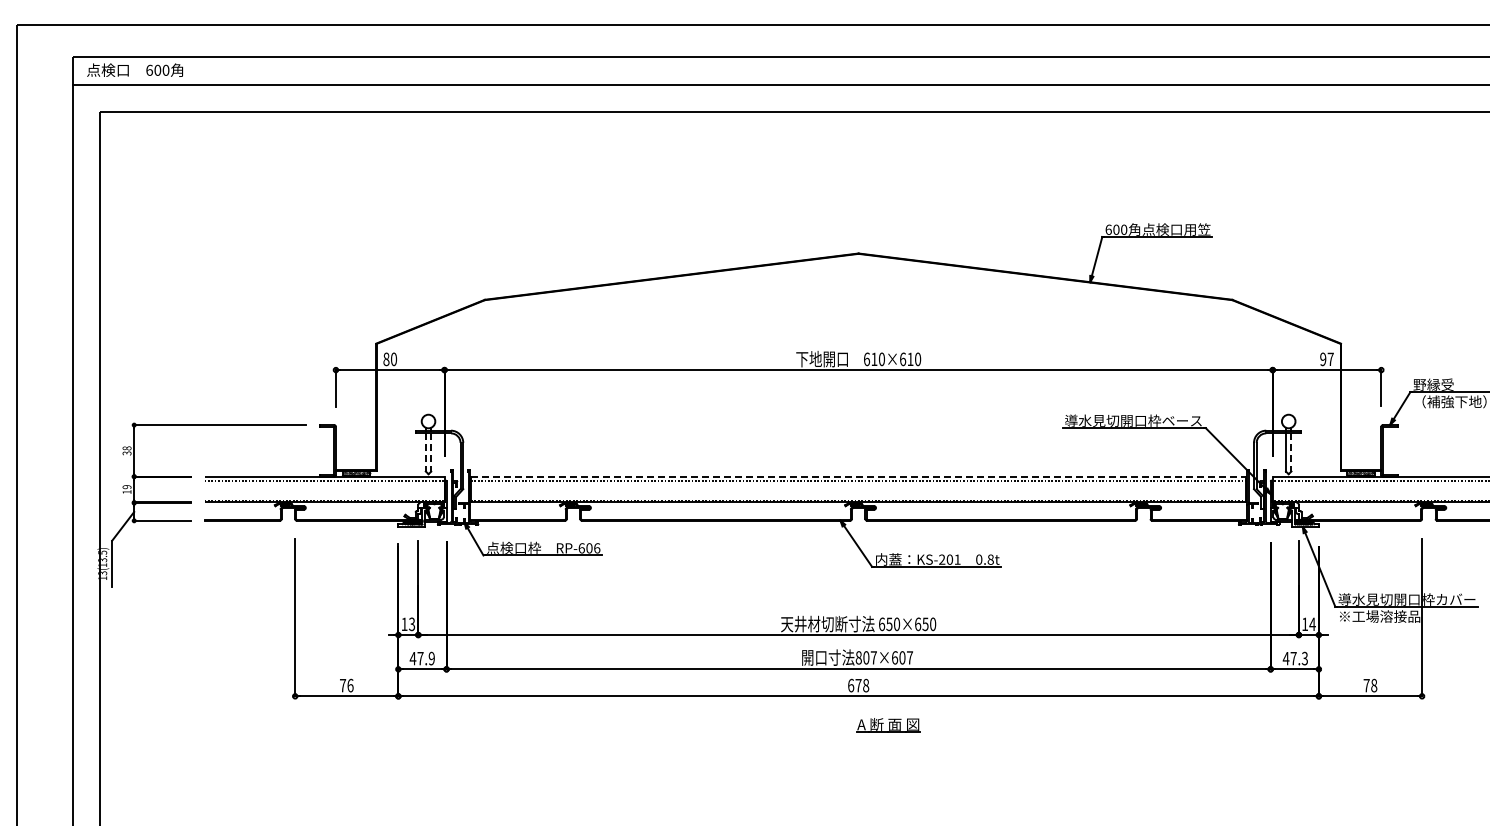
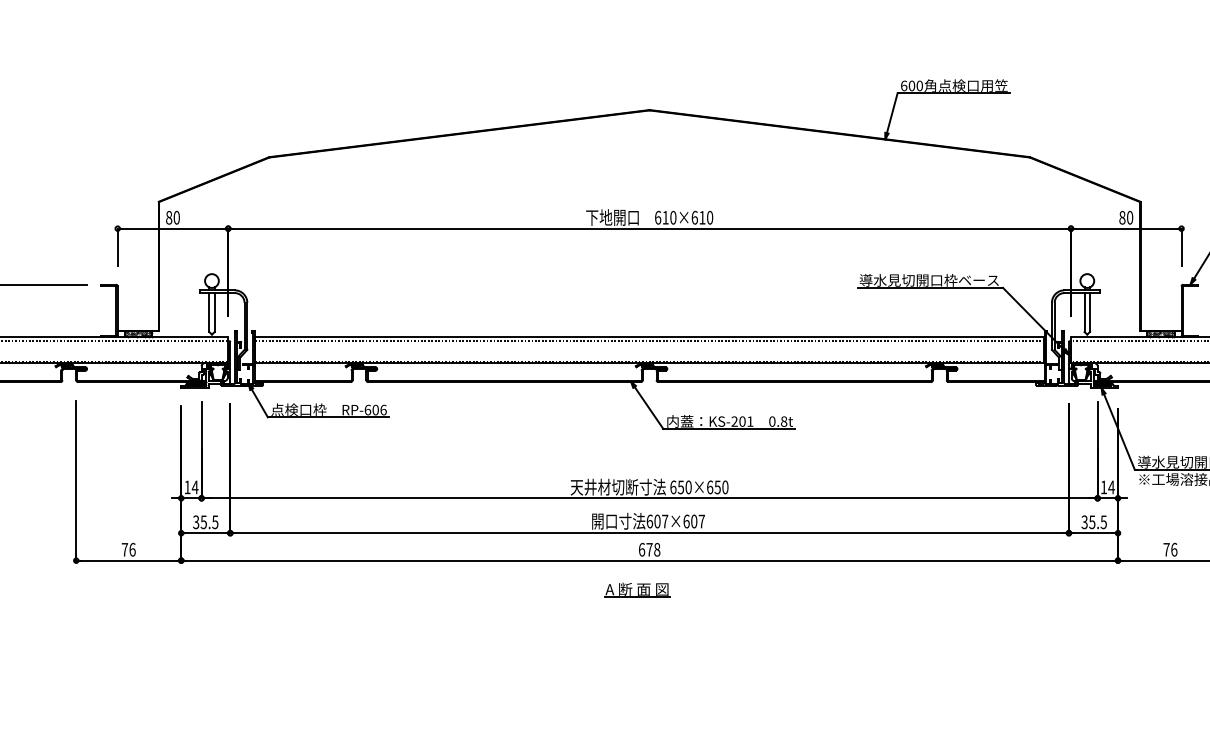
text: (1326, 359) -> (1125, 217), 97 -> 80
line: (425, 452) -> (208, 312), dashed -> solid
line: (1291, 452) -> (1090, 312), dashed -> solid
line: (431, 453) -> (214, 313), dashed -> solid
line: (858, 476) -> (649, 336), dashed -> solid
text: (411, 624) -> (194, 487), 13 -> 14
text: (858, 657) -> (649, 521), 807×607 -> 607×607
text: (421, 658) -> (204, 522), 47.9 -> 35.5
text: (1294, 658) -> (1093, 522), 47.3 -> 35.5
text: (1374, 685) -> (1174, 549), 78 -> 76
part: (888, 725) -> (637, 590), moved

